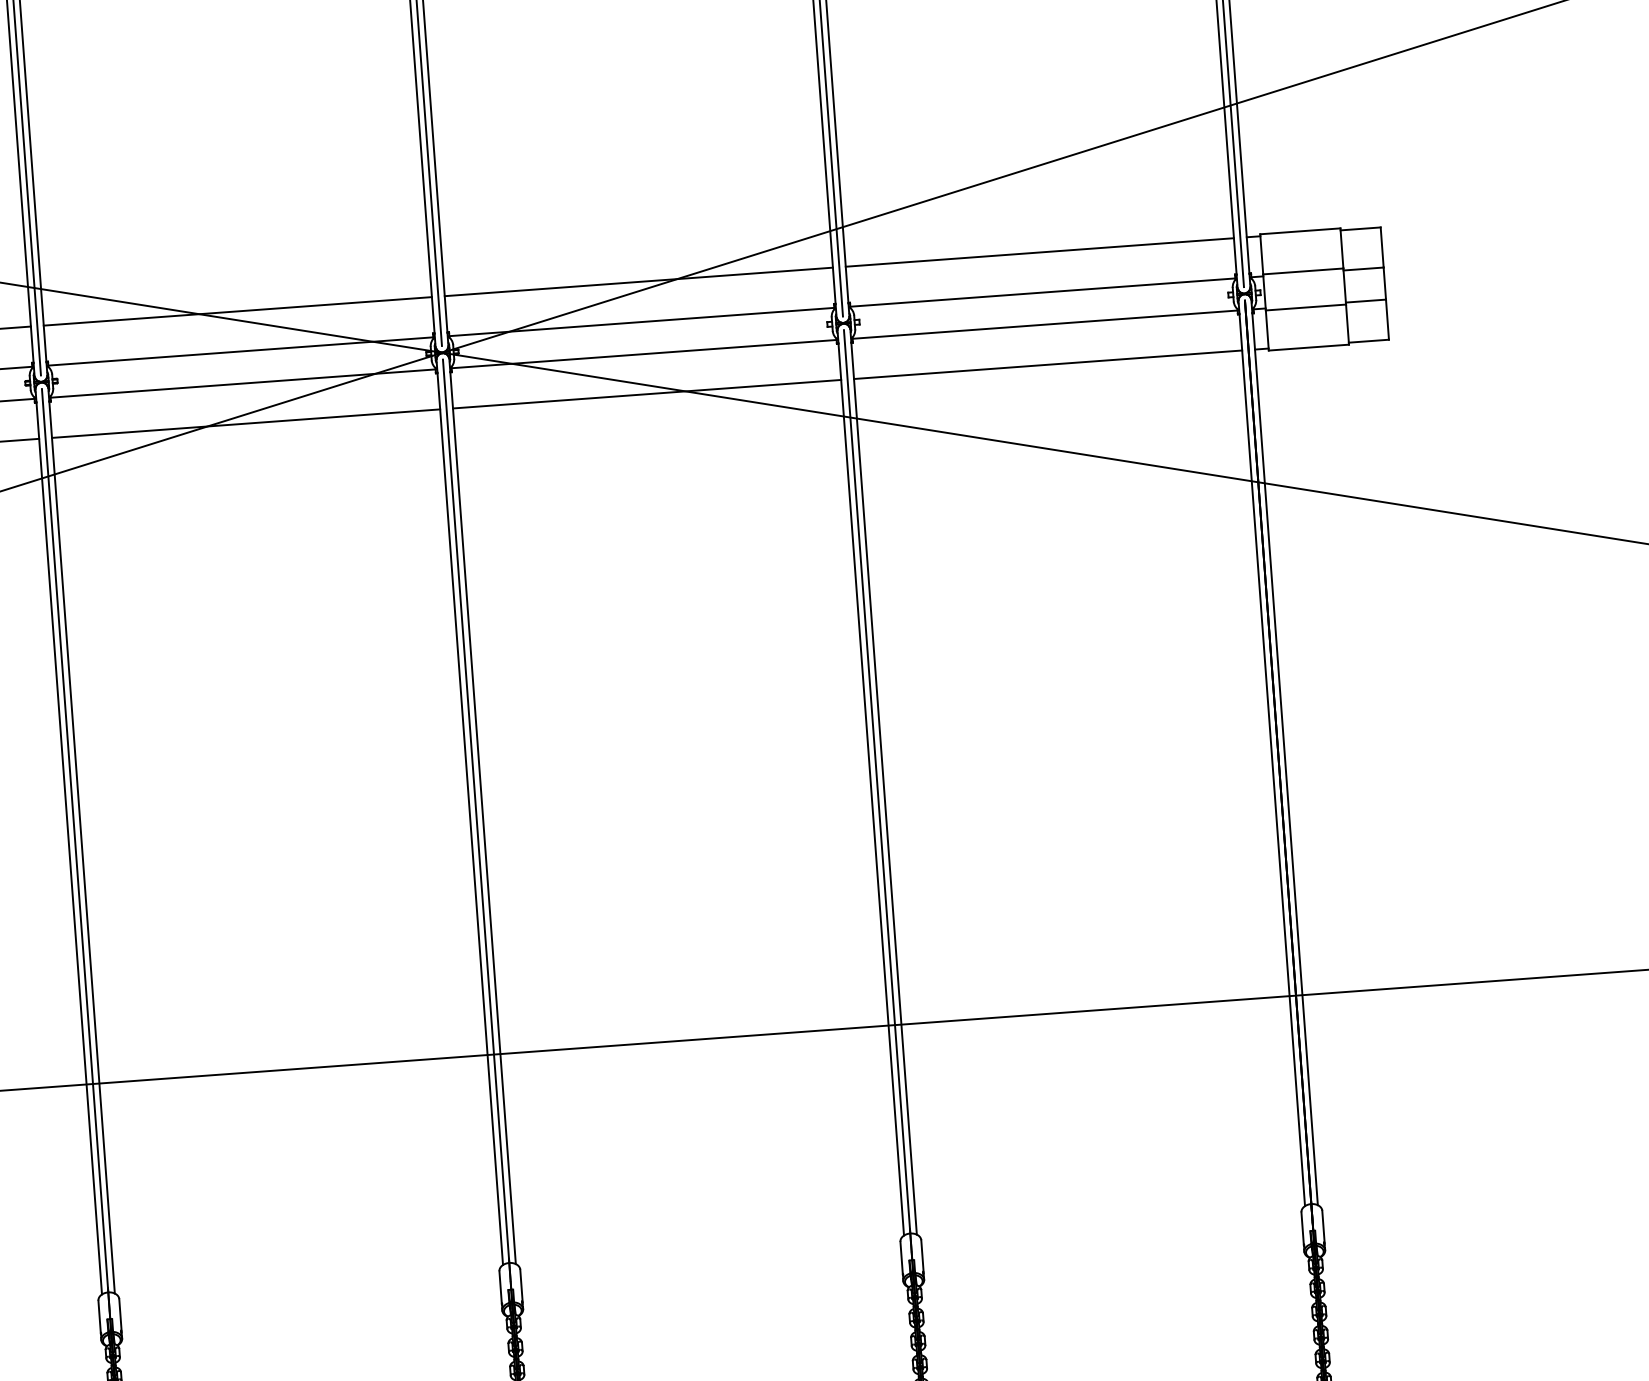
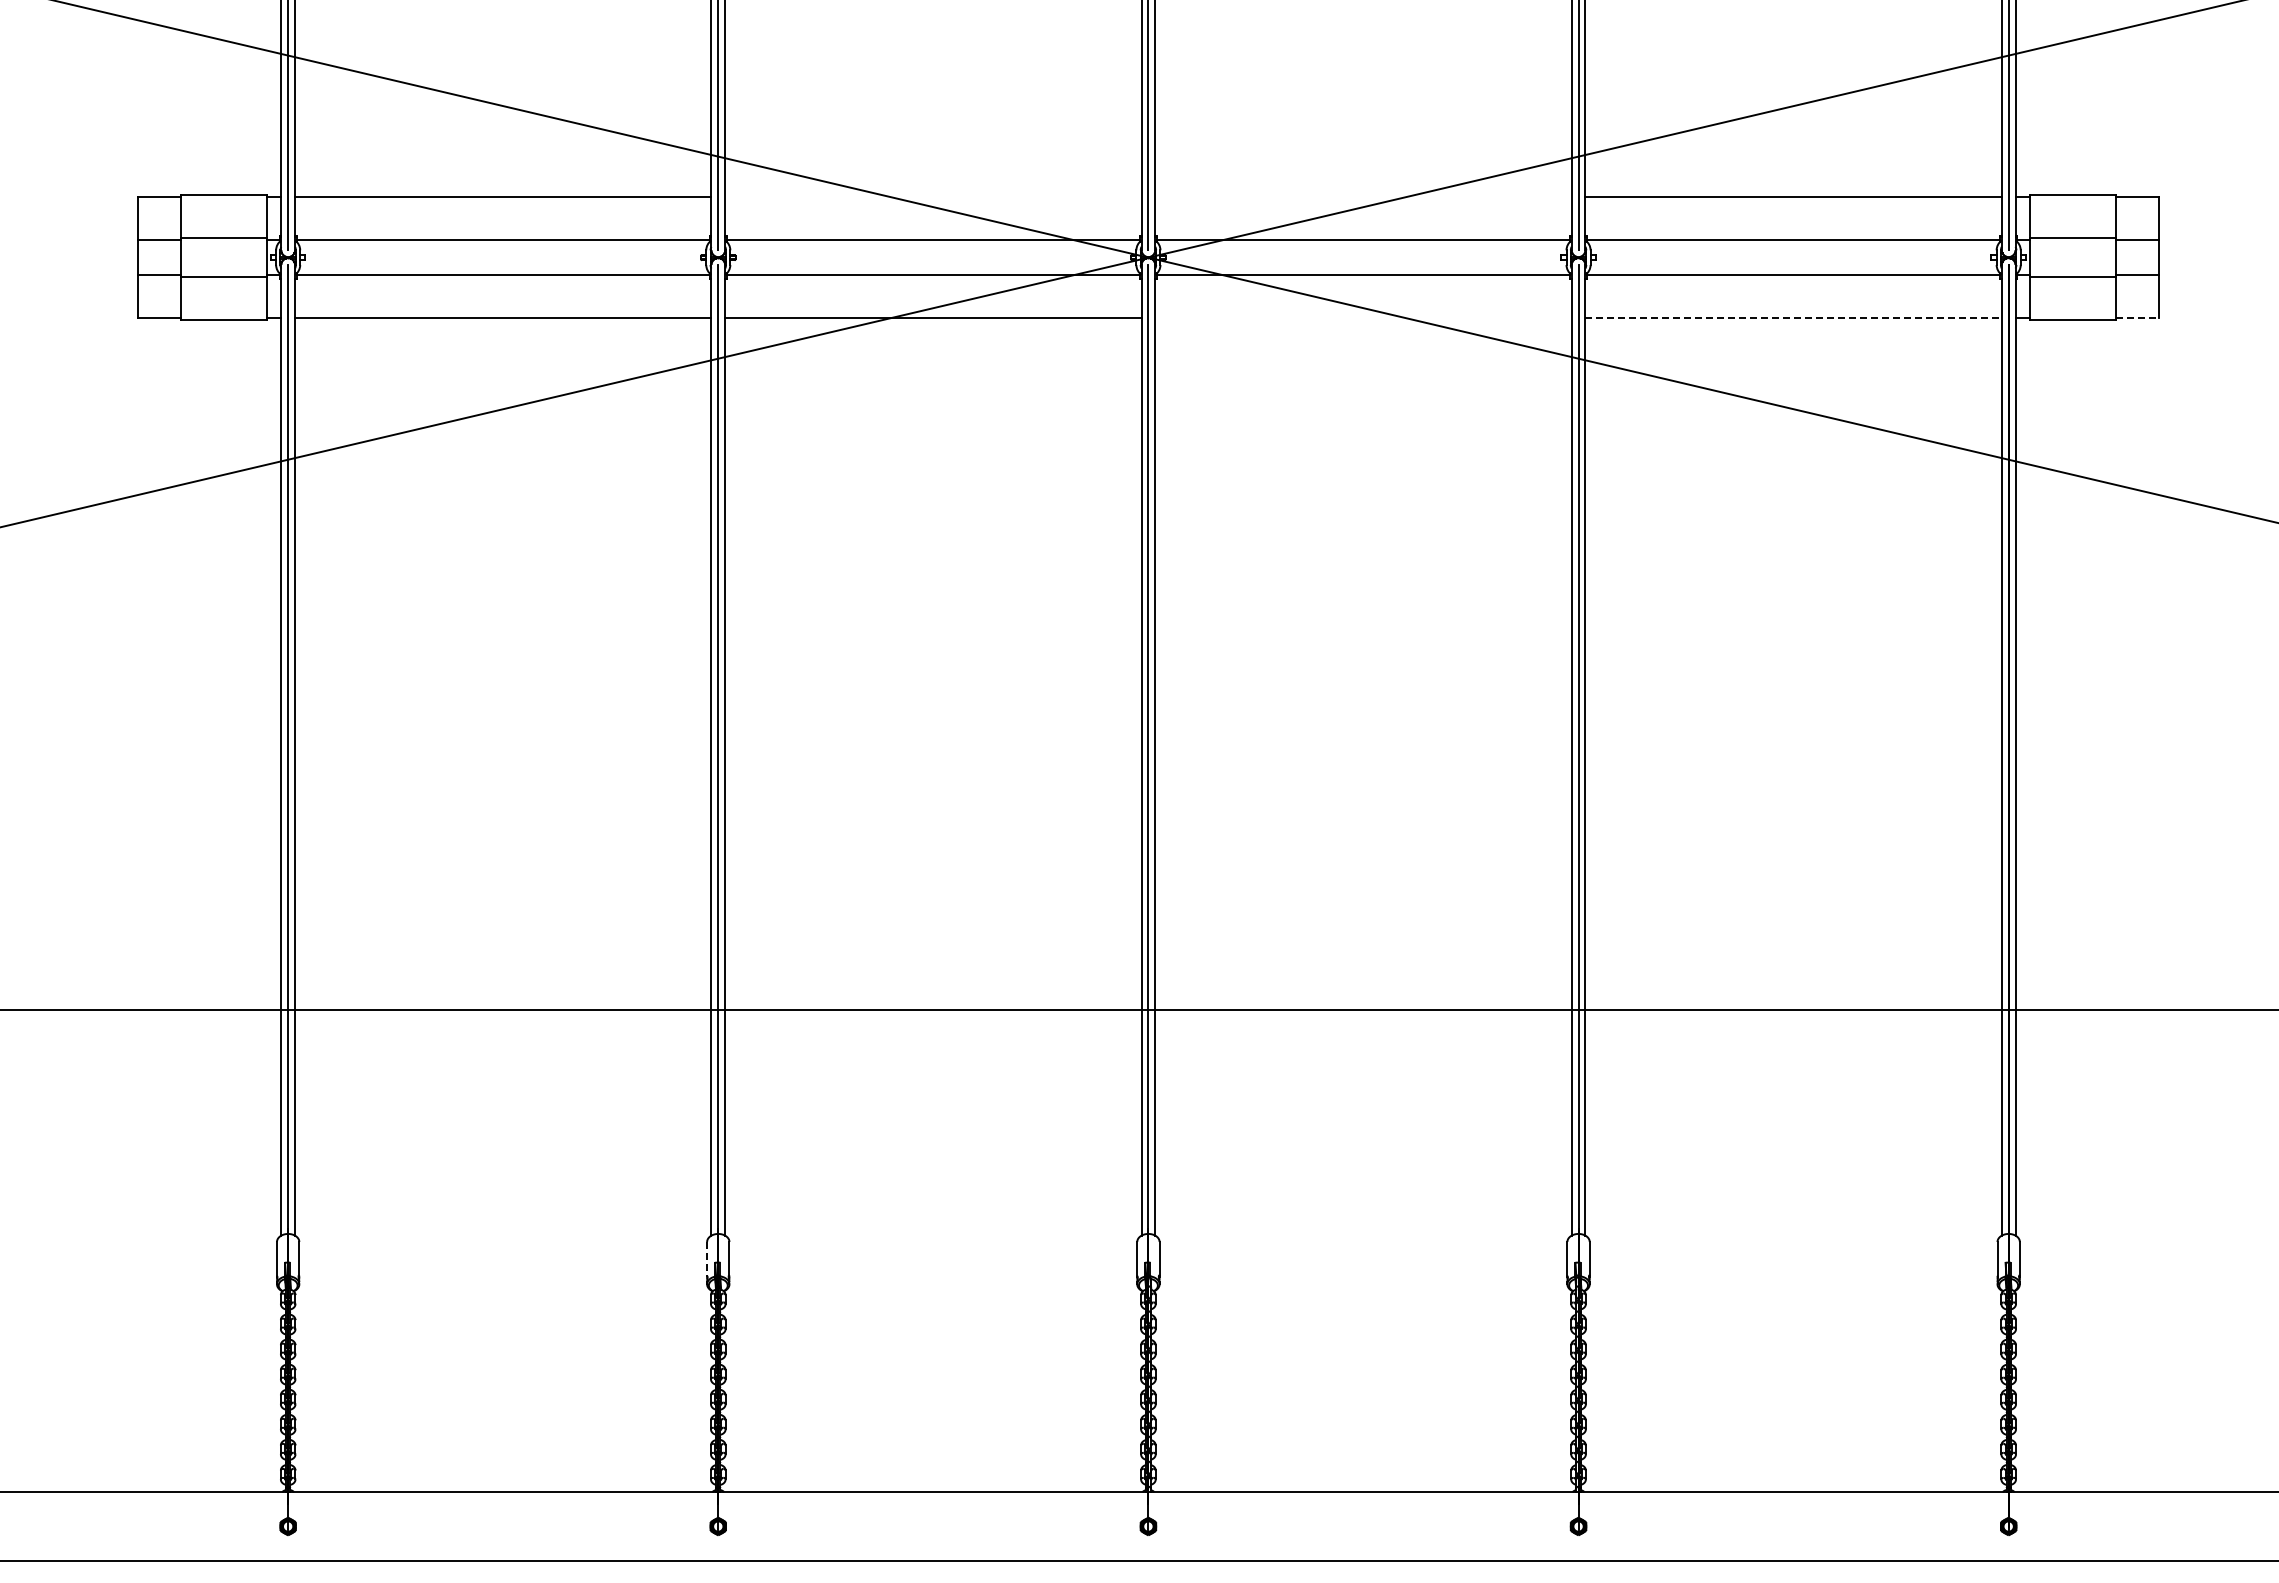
line: (638, 281) -> (1363, 197), removed
line: (237, 311) -> (933, 197), removed
line: (1368, 340) -> (2137, 317), solid -> dashed
line: (1048, 364) -> (1794, 317), solid -> dashed
line: (647, 393) -> (1363, 317), removed
line: (99, 1316) -> (707, 1259), solid -> dashed

